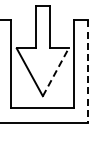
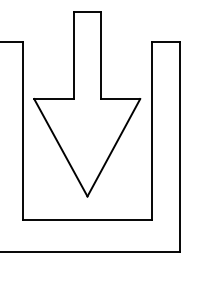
line: (56, 71) -> (115, 146), dashed -> solid
line: (88, 72) -> (180, 148), dashed -> solid

